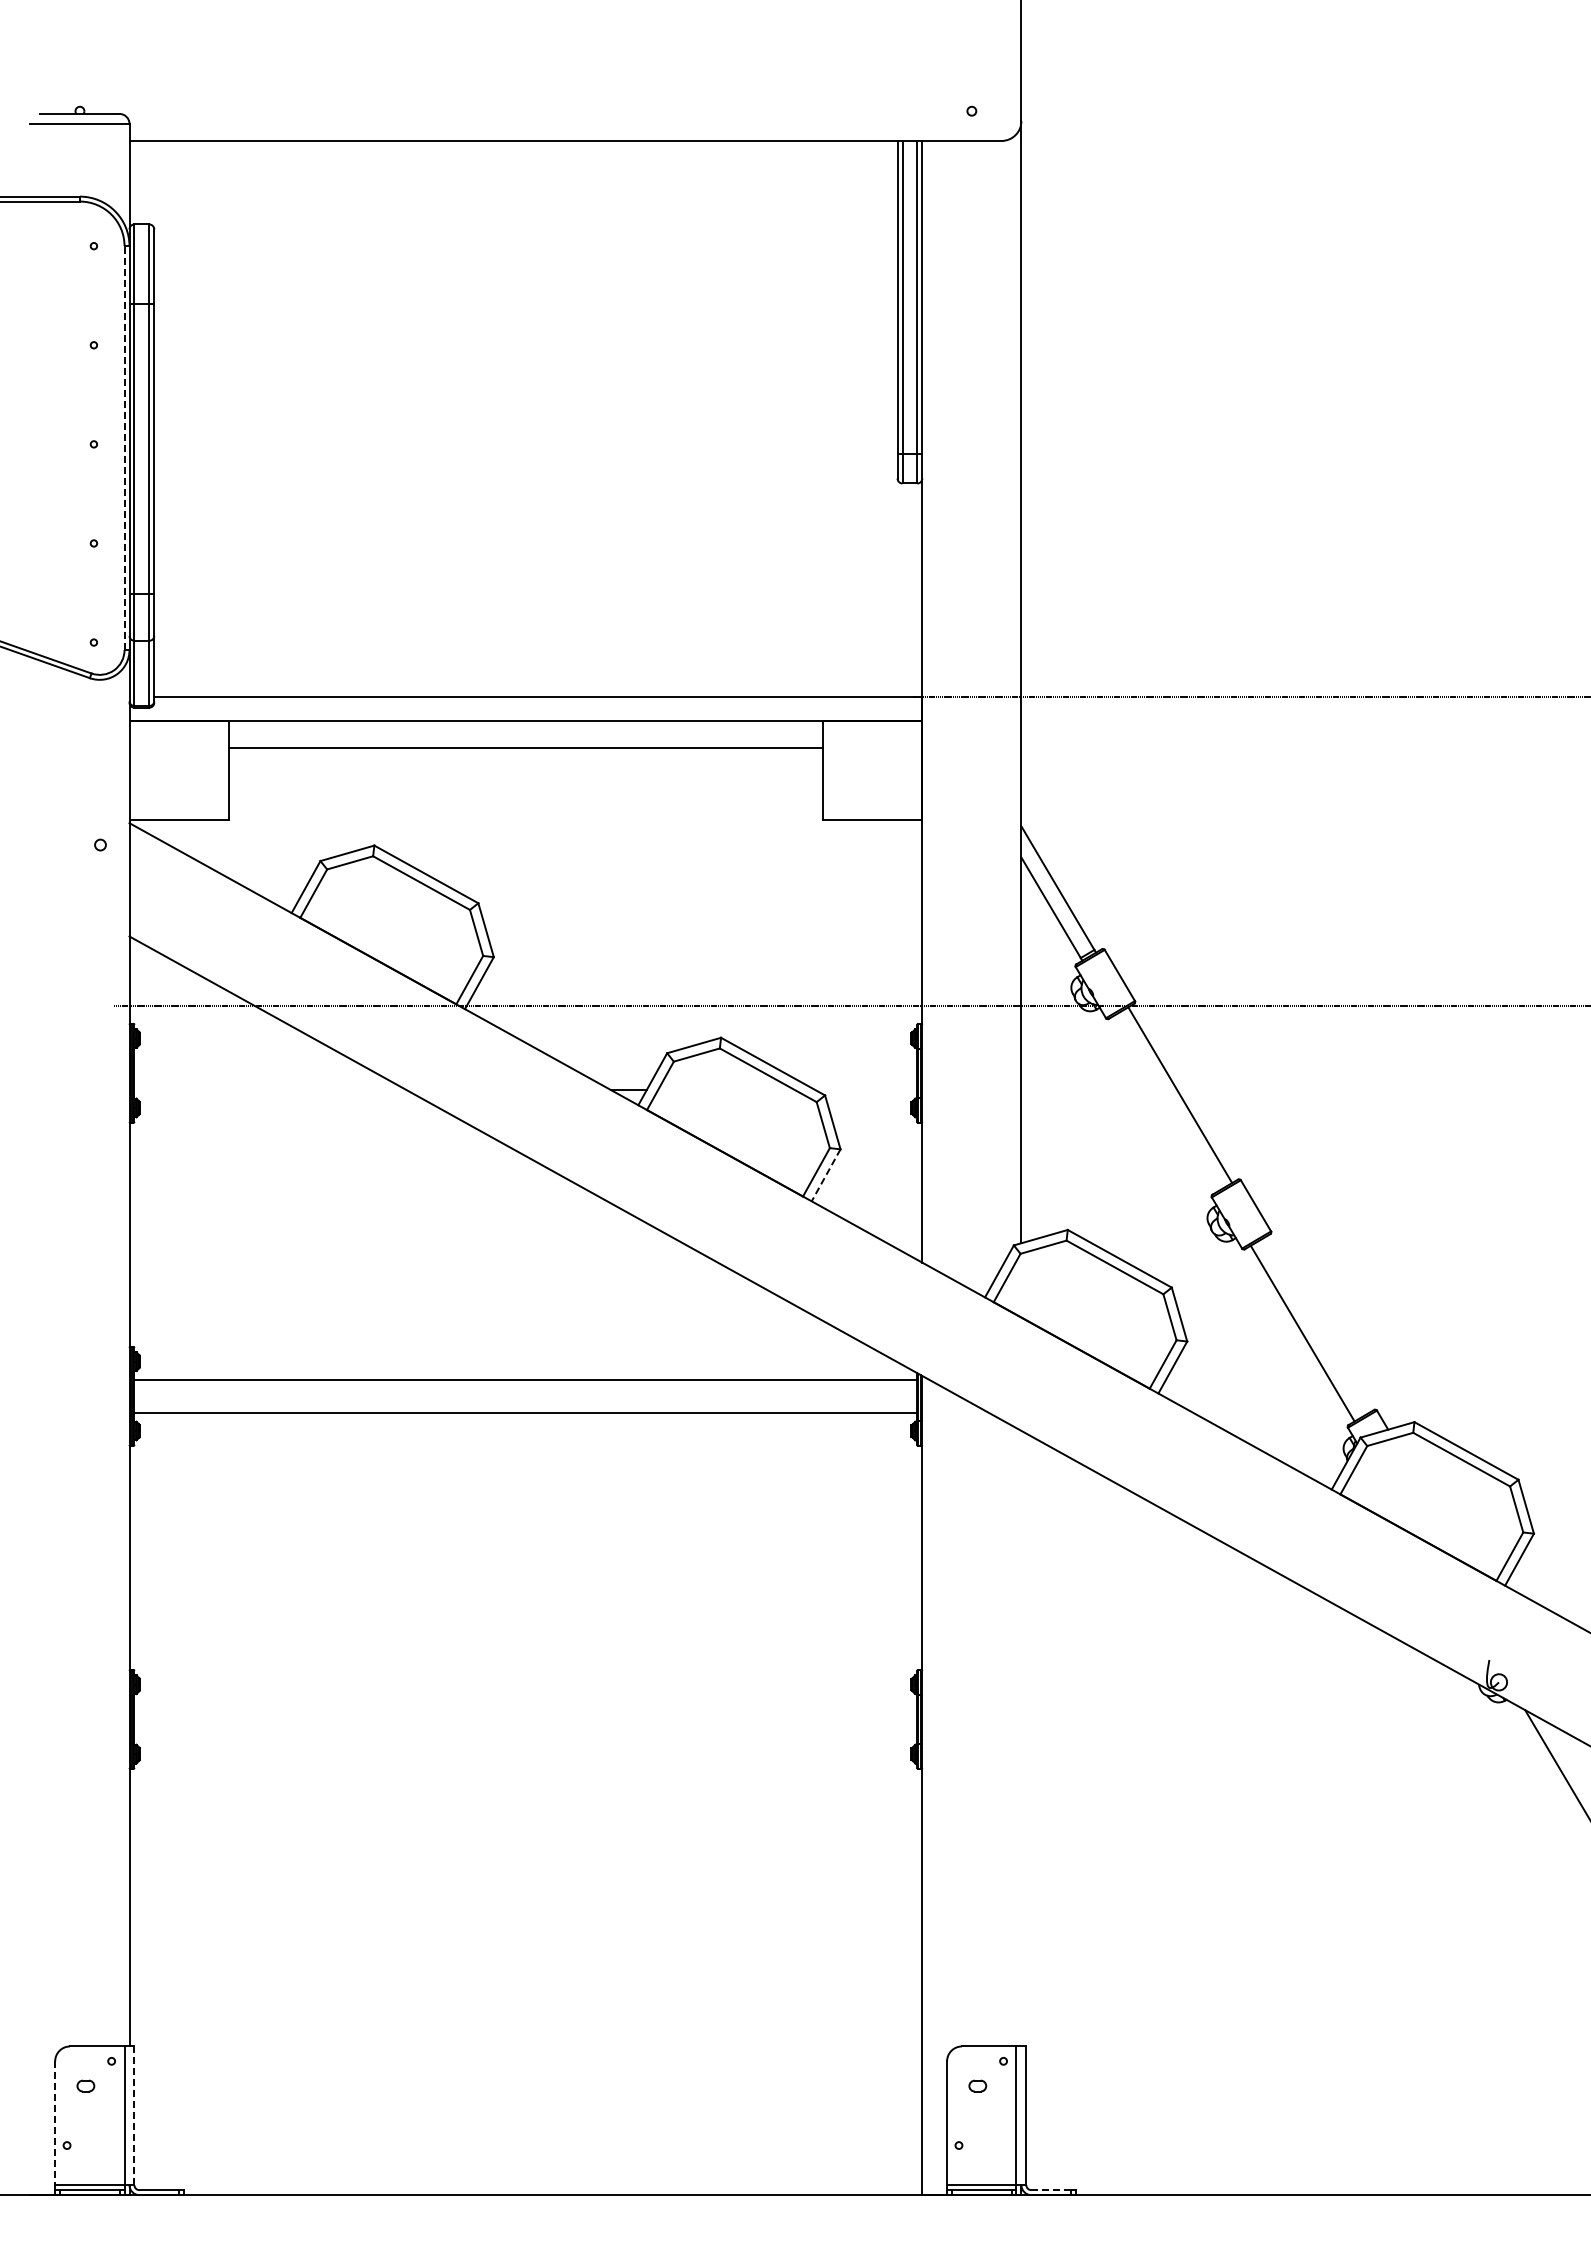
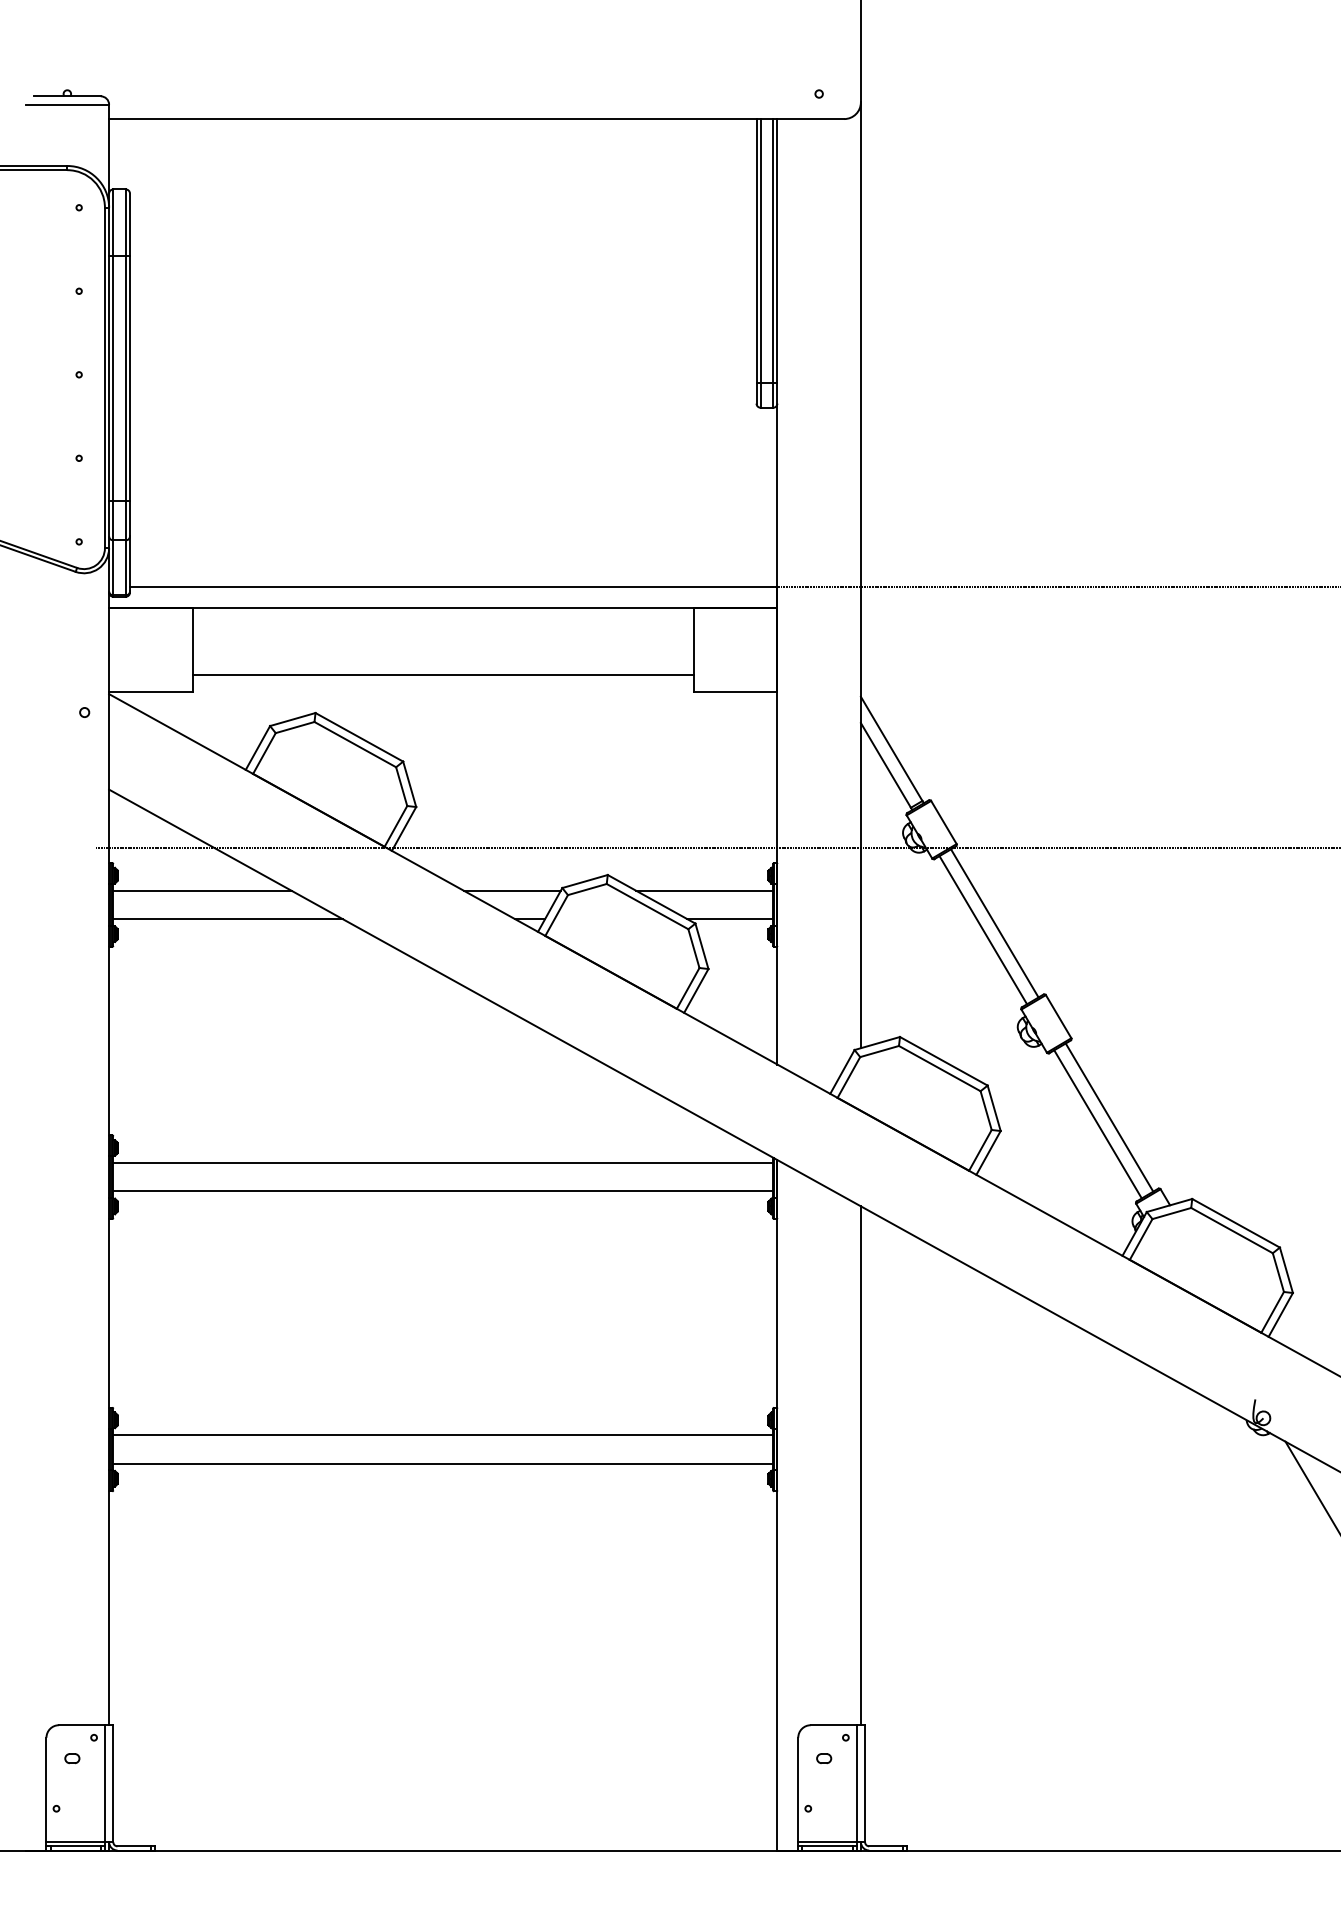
line: (124, 448) -> (104, 378), dashed -> solid
line: (525, 747) -> (442, 675), moved
line: (239, 1056) -> (201, 890), added
line: (607, 1056) -> (512, 890), added
line: (835, 1056) -> (704, 890), added
line: (270, 1090) -> (227, 919), added
line: (866, 1090) -> (730, 919), added
line: (1166, 1103) -> (983, 930), added
line: (826, 1175) -> (696, 991), dashed -> solid
line: (1316, 1325) -> (1109, 1117), added
line: (525, 1702) -> (442, 1435), added
line: (525, 1736) -> (442, 1463), added
line: (1021, 1738) -> (860, 1465), added
line: (134, 2116) -> (113, 1784), dashed -> solid
line: (55, 2123) -> (46, 1790), dashed -> solid
line: (1051, 2190) -> (886, 1846), dashed -> solid

